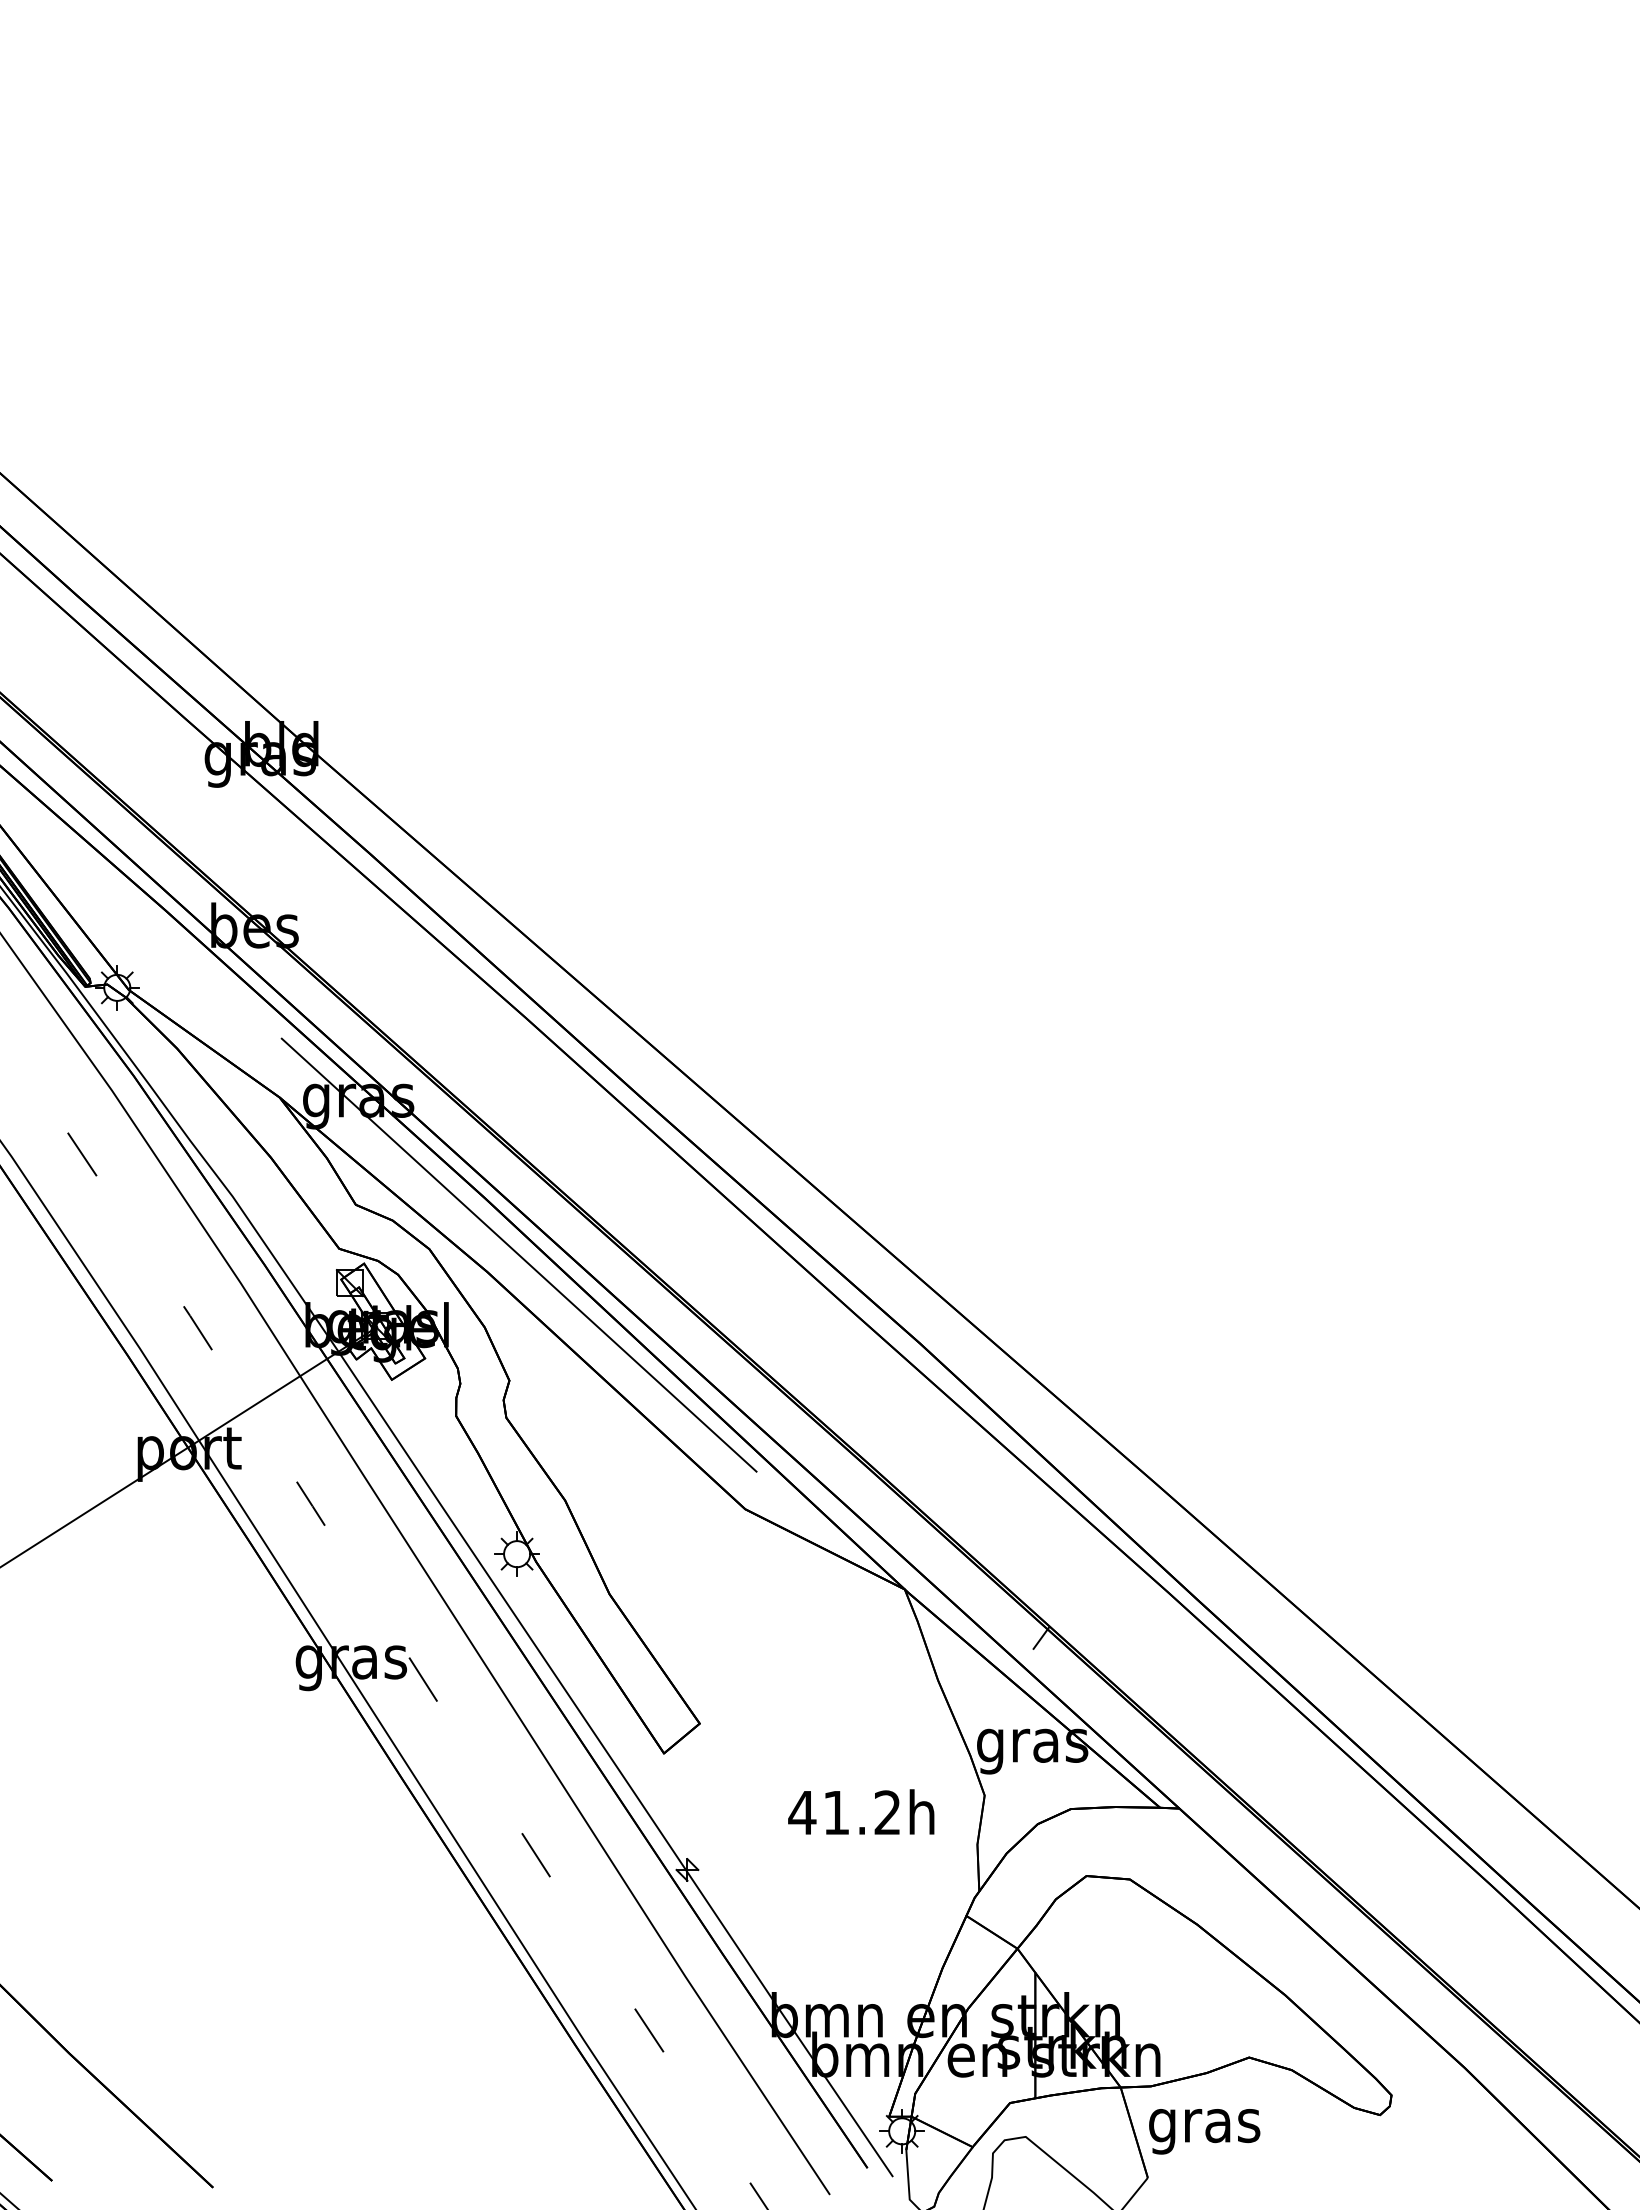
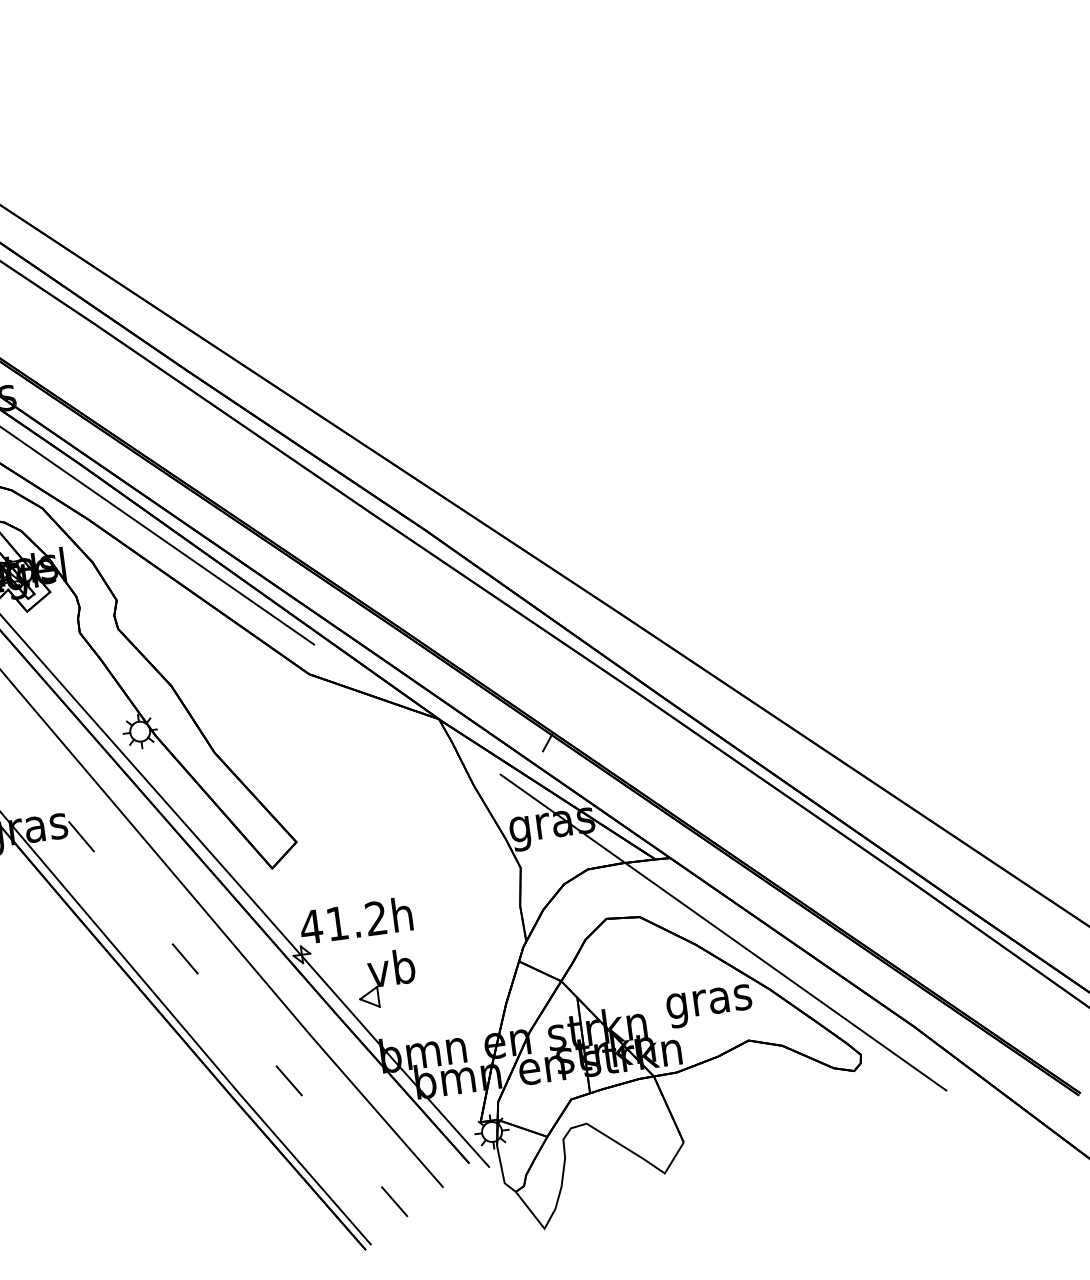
text: (861, 1811) -> (356, 920), moved
line: (1234, 1913) -> (722, 932), added
part: (791, 1915) -> (385, 978), added
text: (1204, 2131) -> (709, 1006), moved

